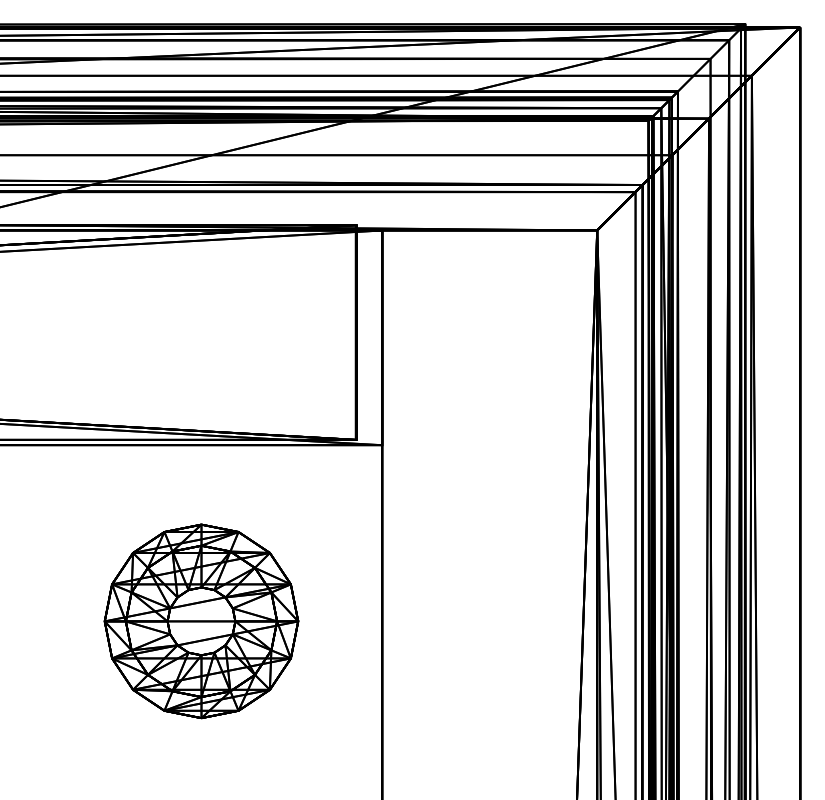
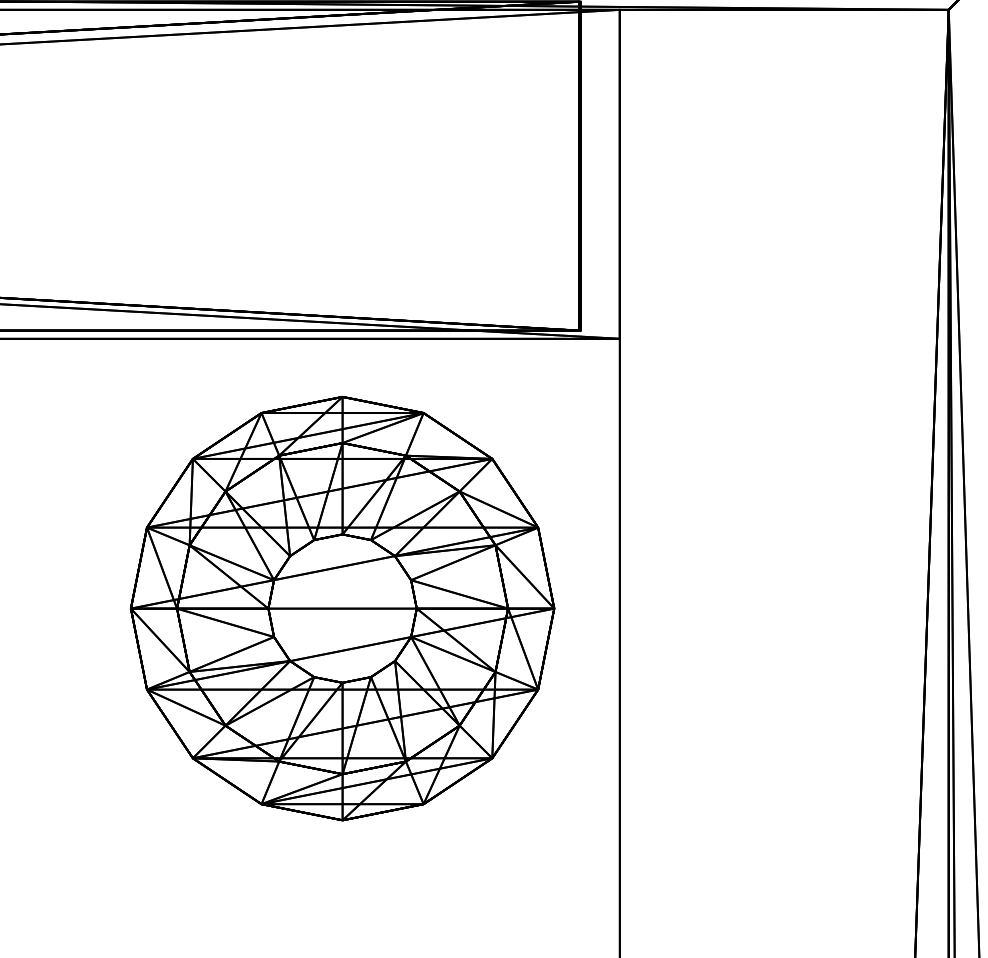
part: (201, 621) -> (342, 608), size x1.43

